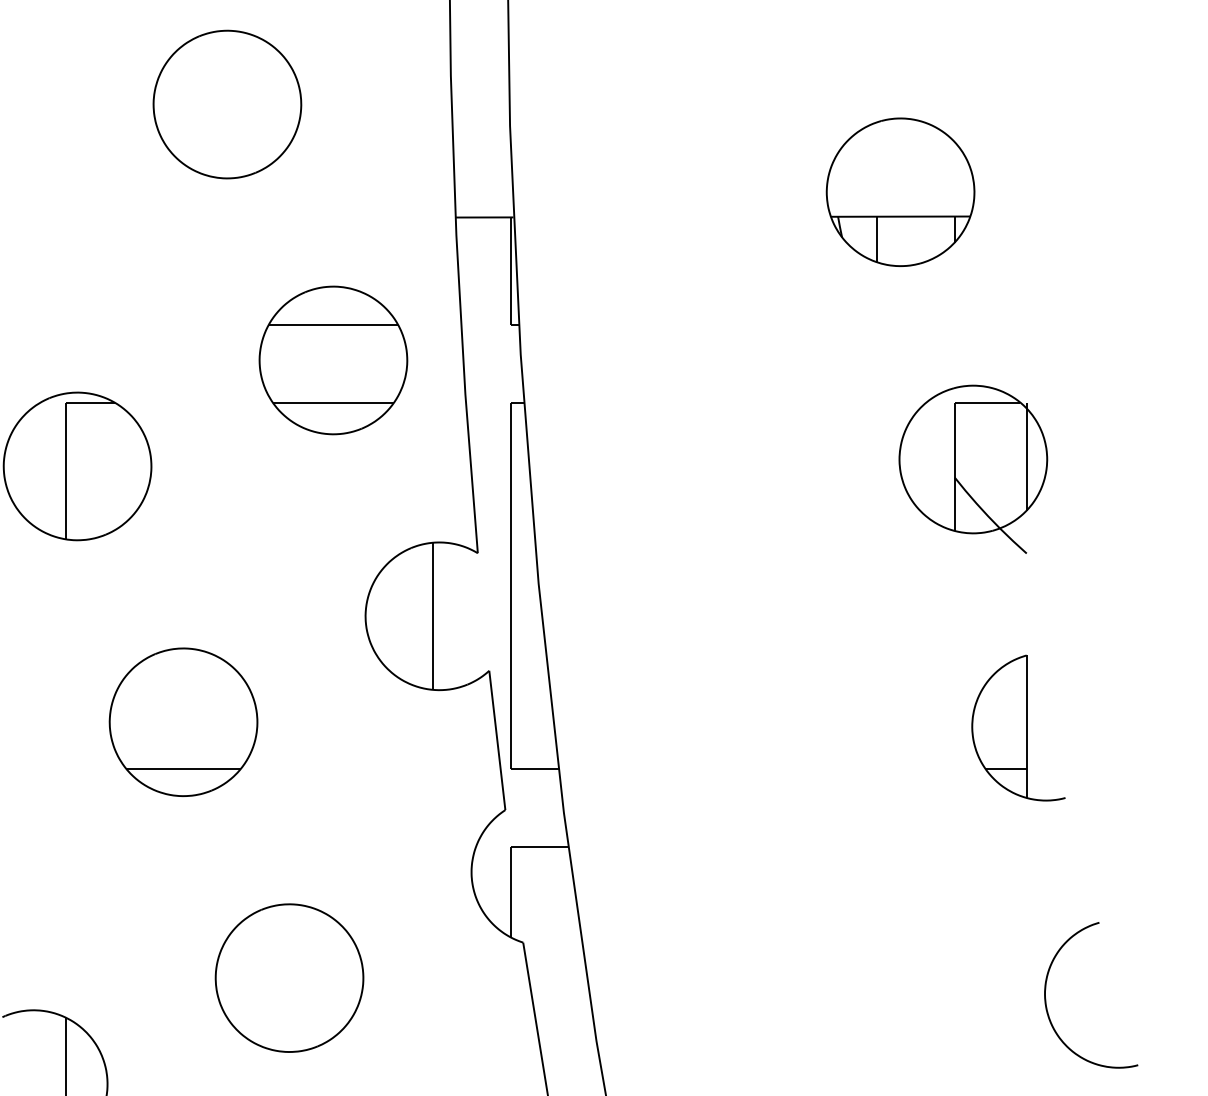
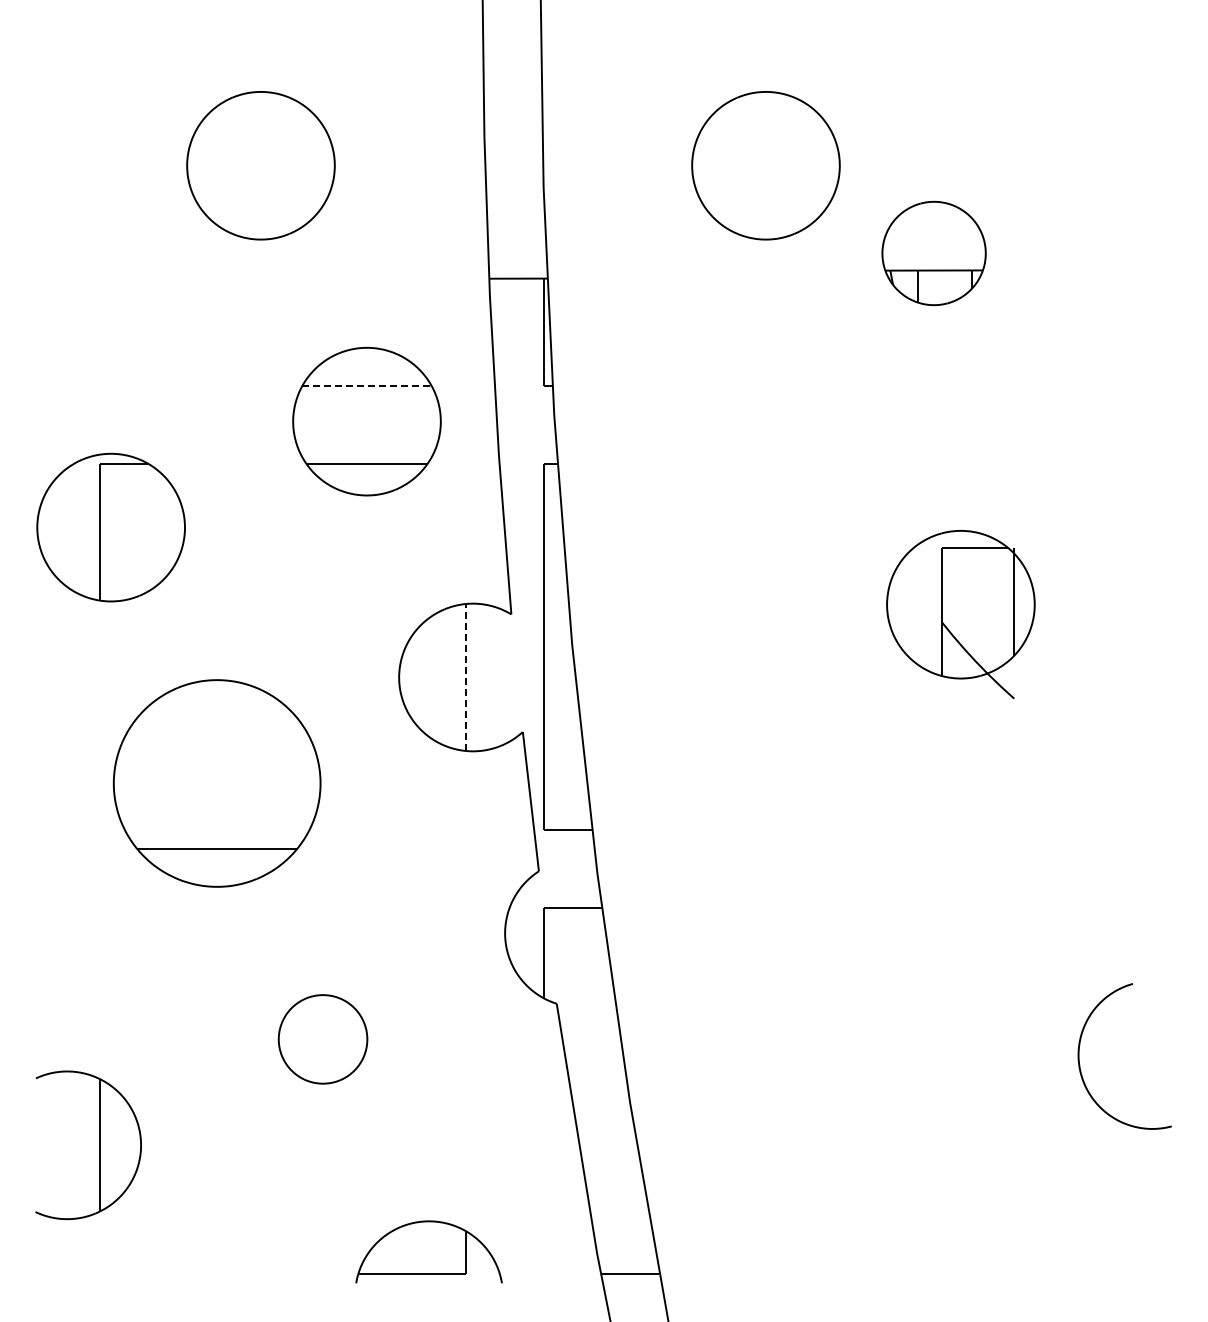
part: (731, 104) -> (765, 165), added
part: (899, 192) -> (933, 253), size x0.7
line: (333, 324) -> (367, 385), solid -> dashed
part: (972, 469) -> (960, 614), moved
line: (432, 616) -> (466, 677), solid -> dashed
part: (182, 722) -> (216, 783), size x1.4
part: (1017, 727) -> (1051, 788), removed
part: (288, 978) -> (322, 1039), size x0.6

